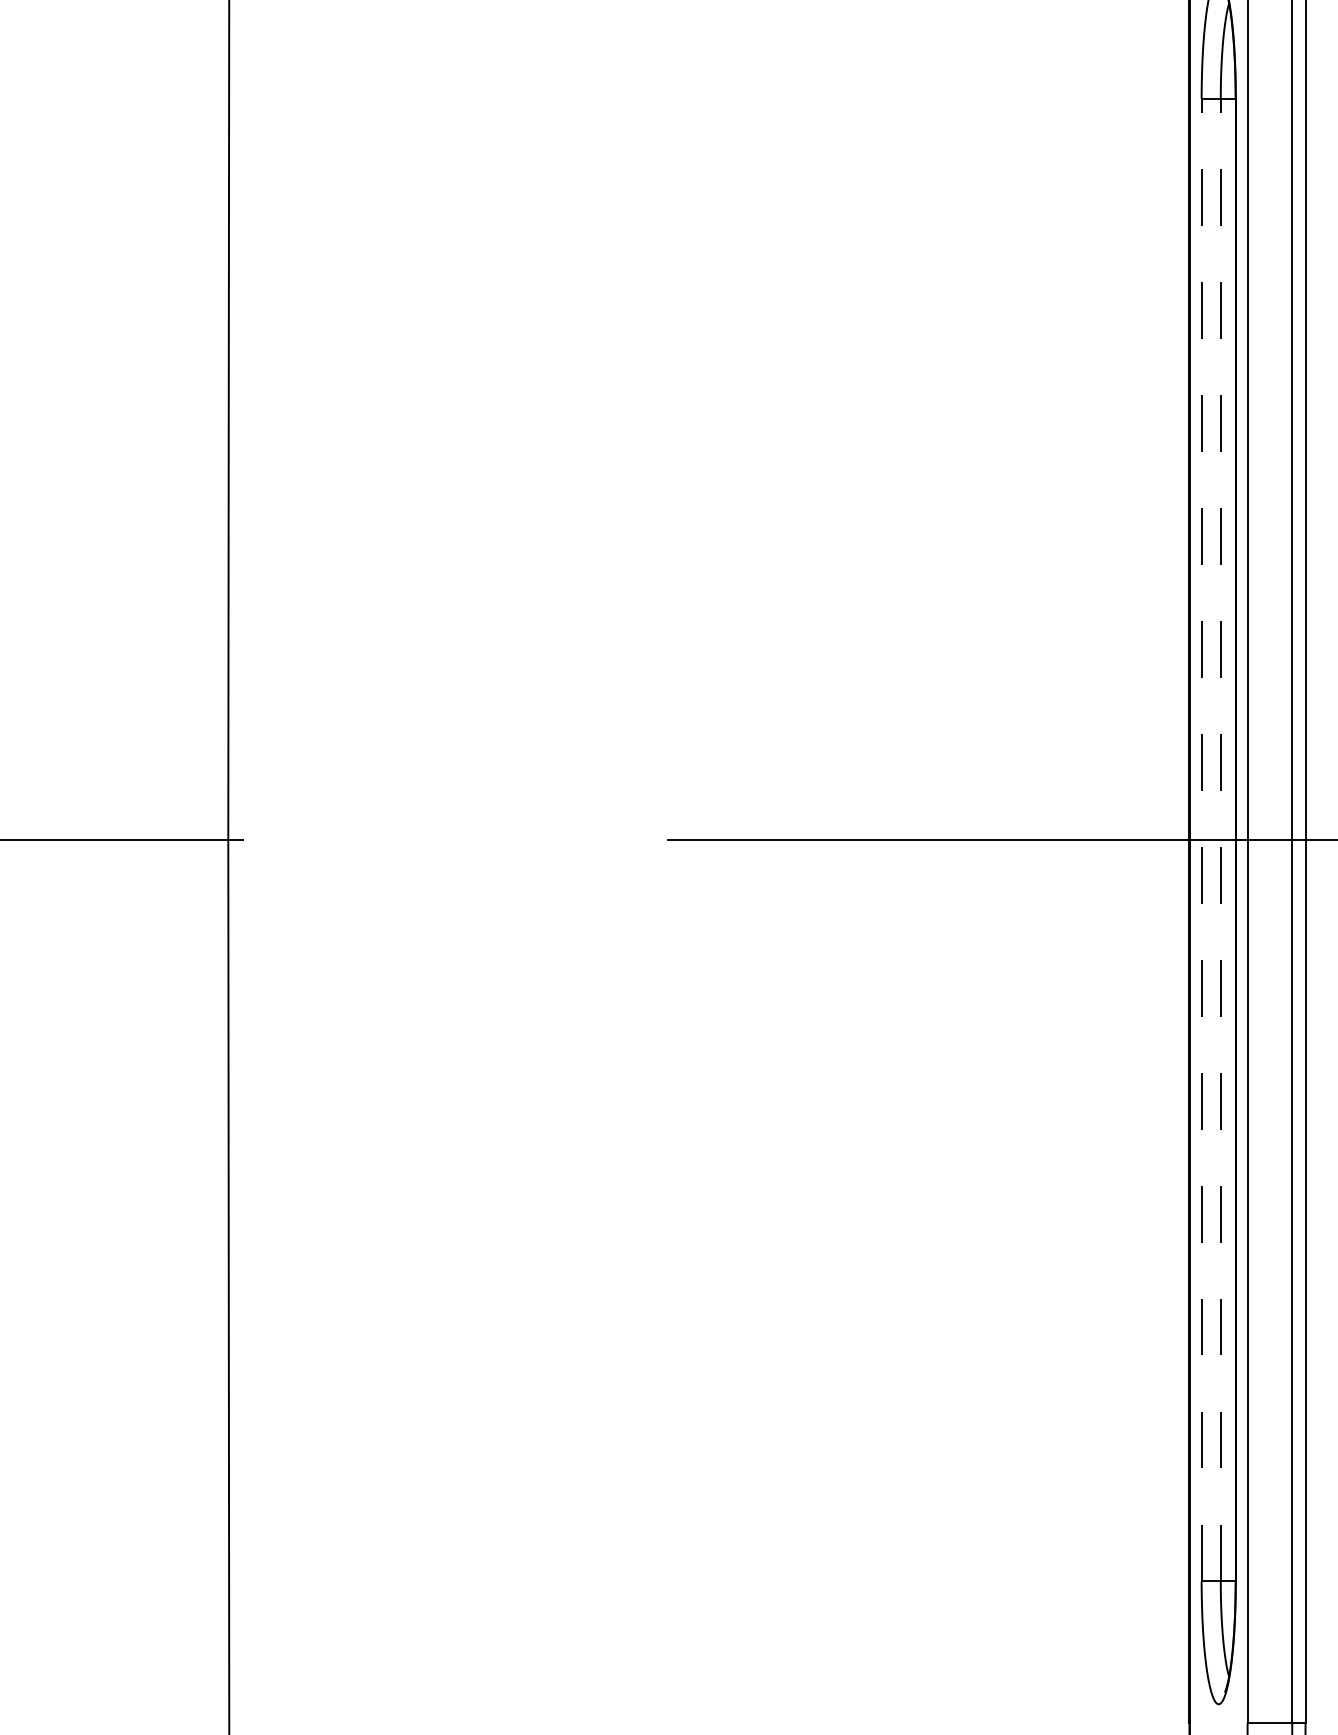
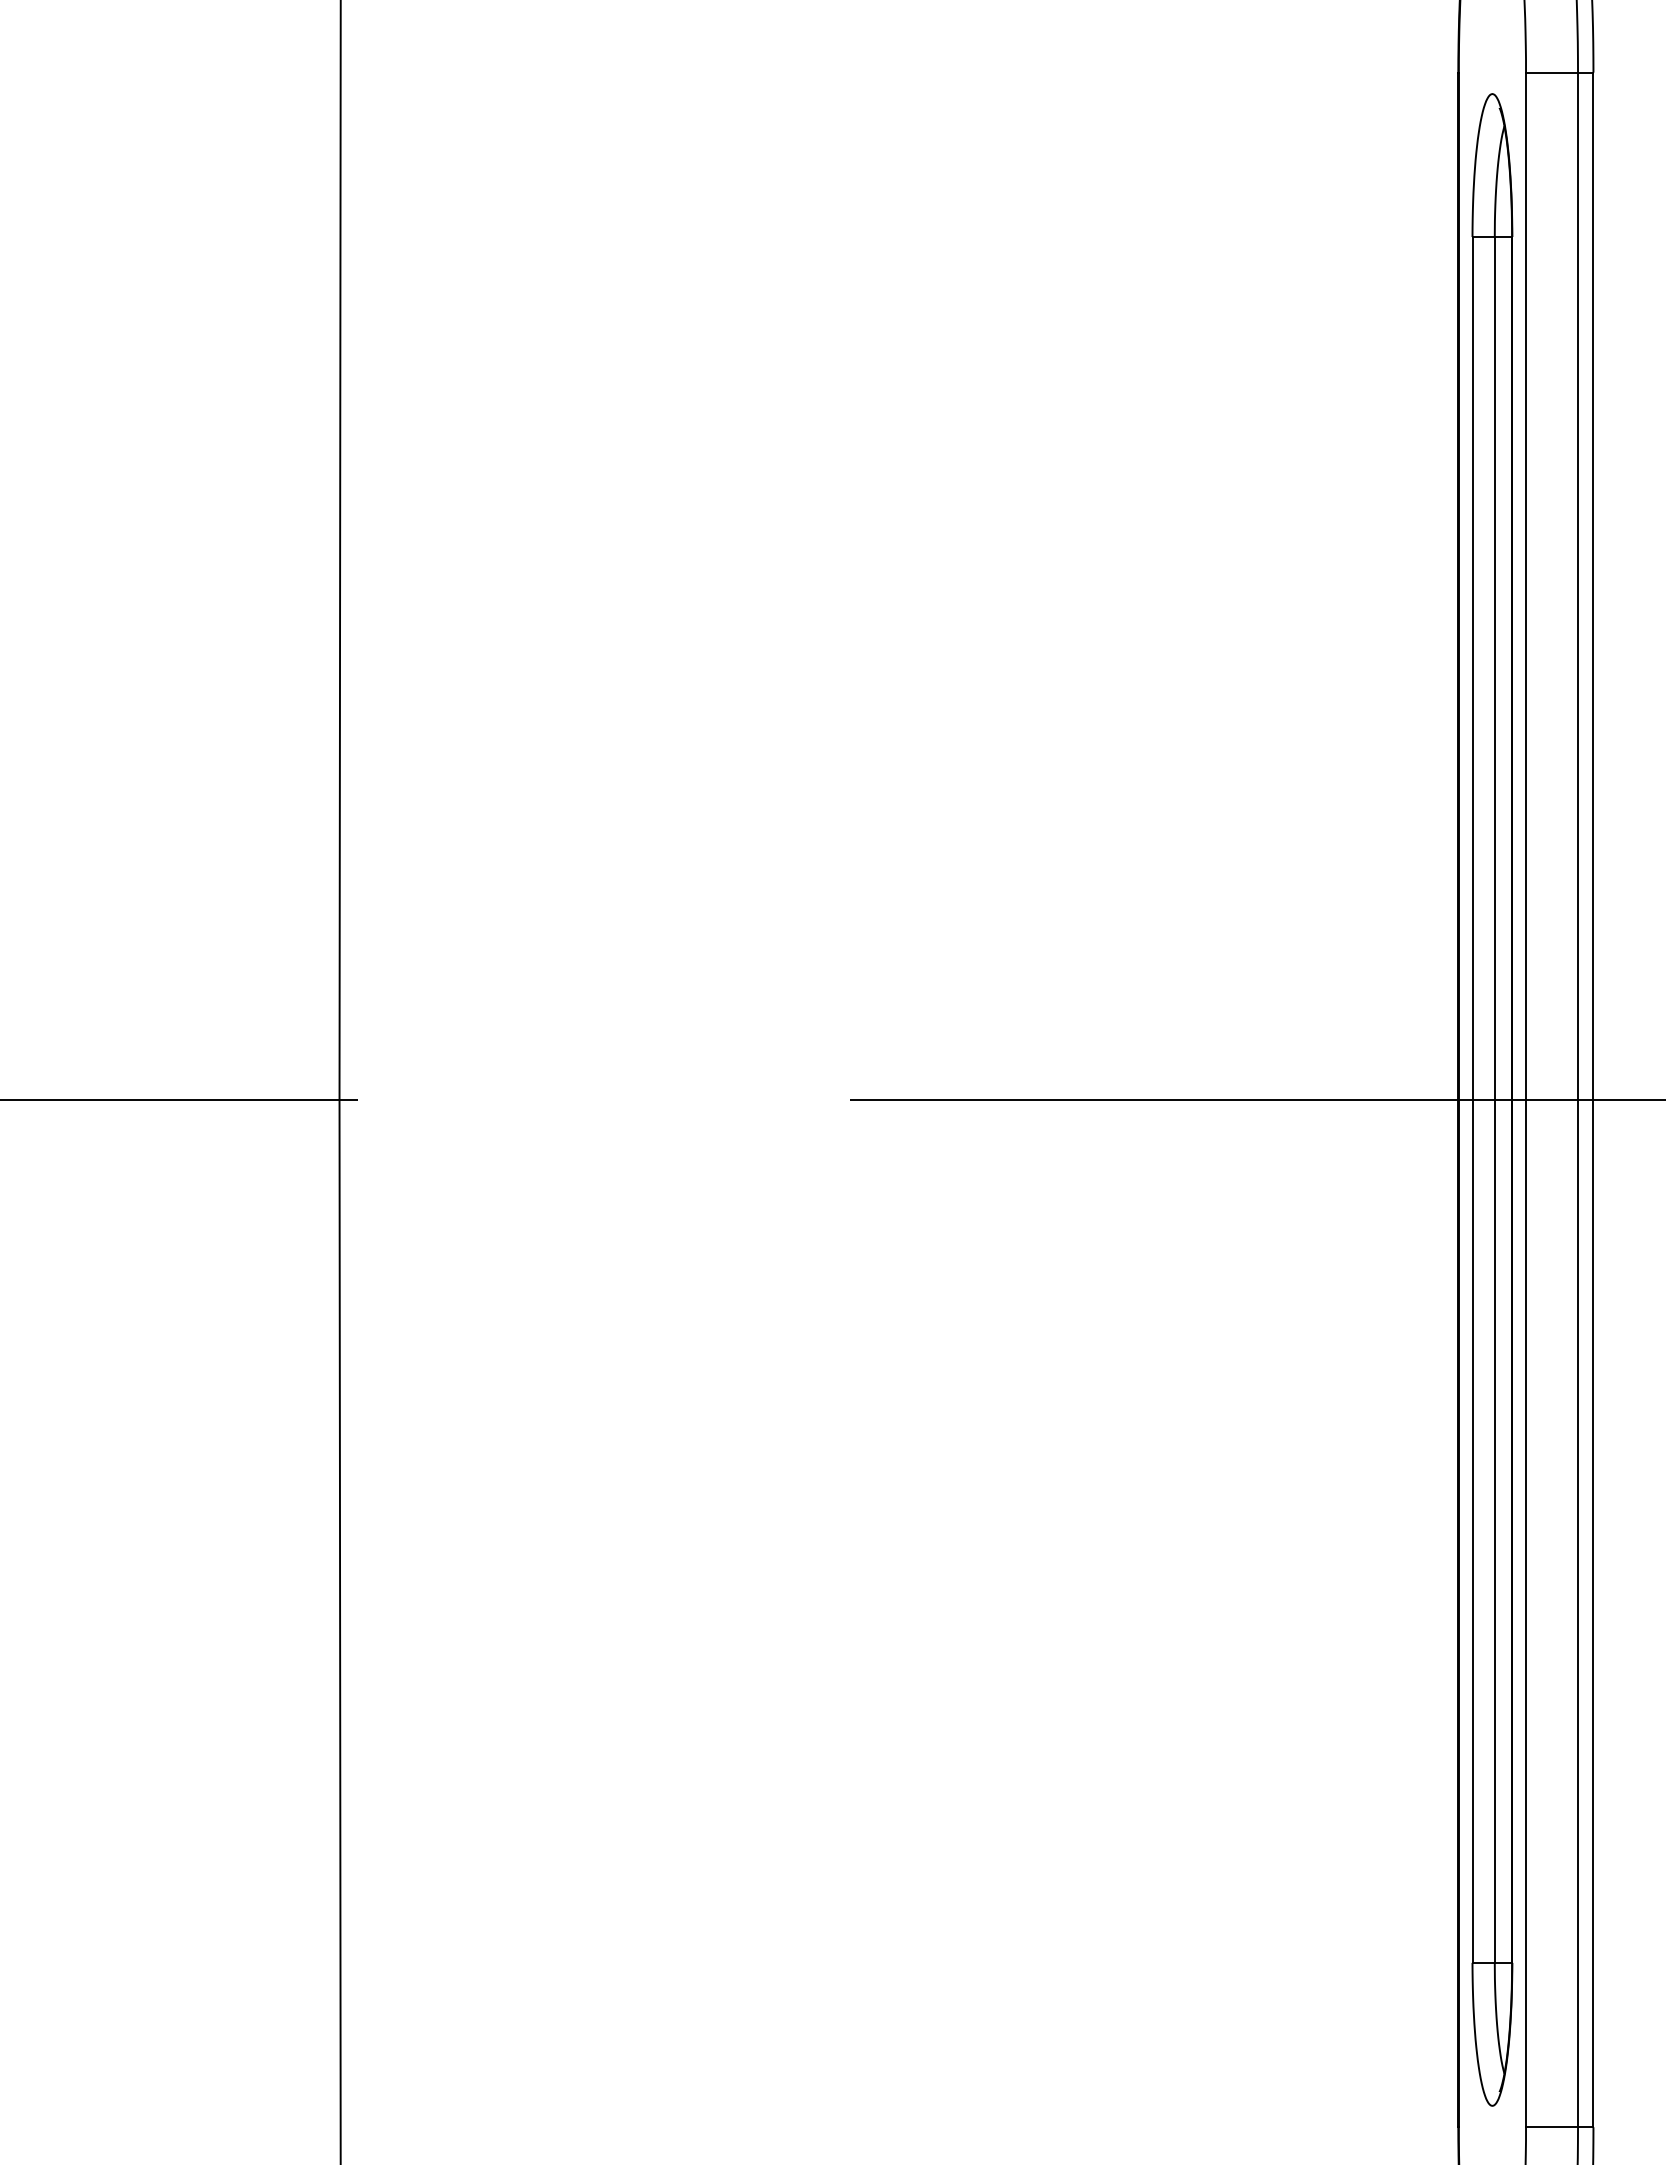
line: (1201, 839) -> (1472, 1099), dashed -> solid
line: (1220, 839) -> (1494, 1099), dashed -> solid

